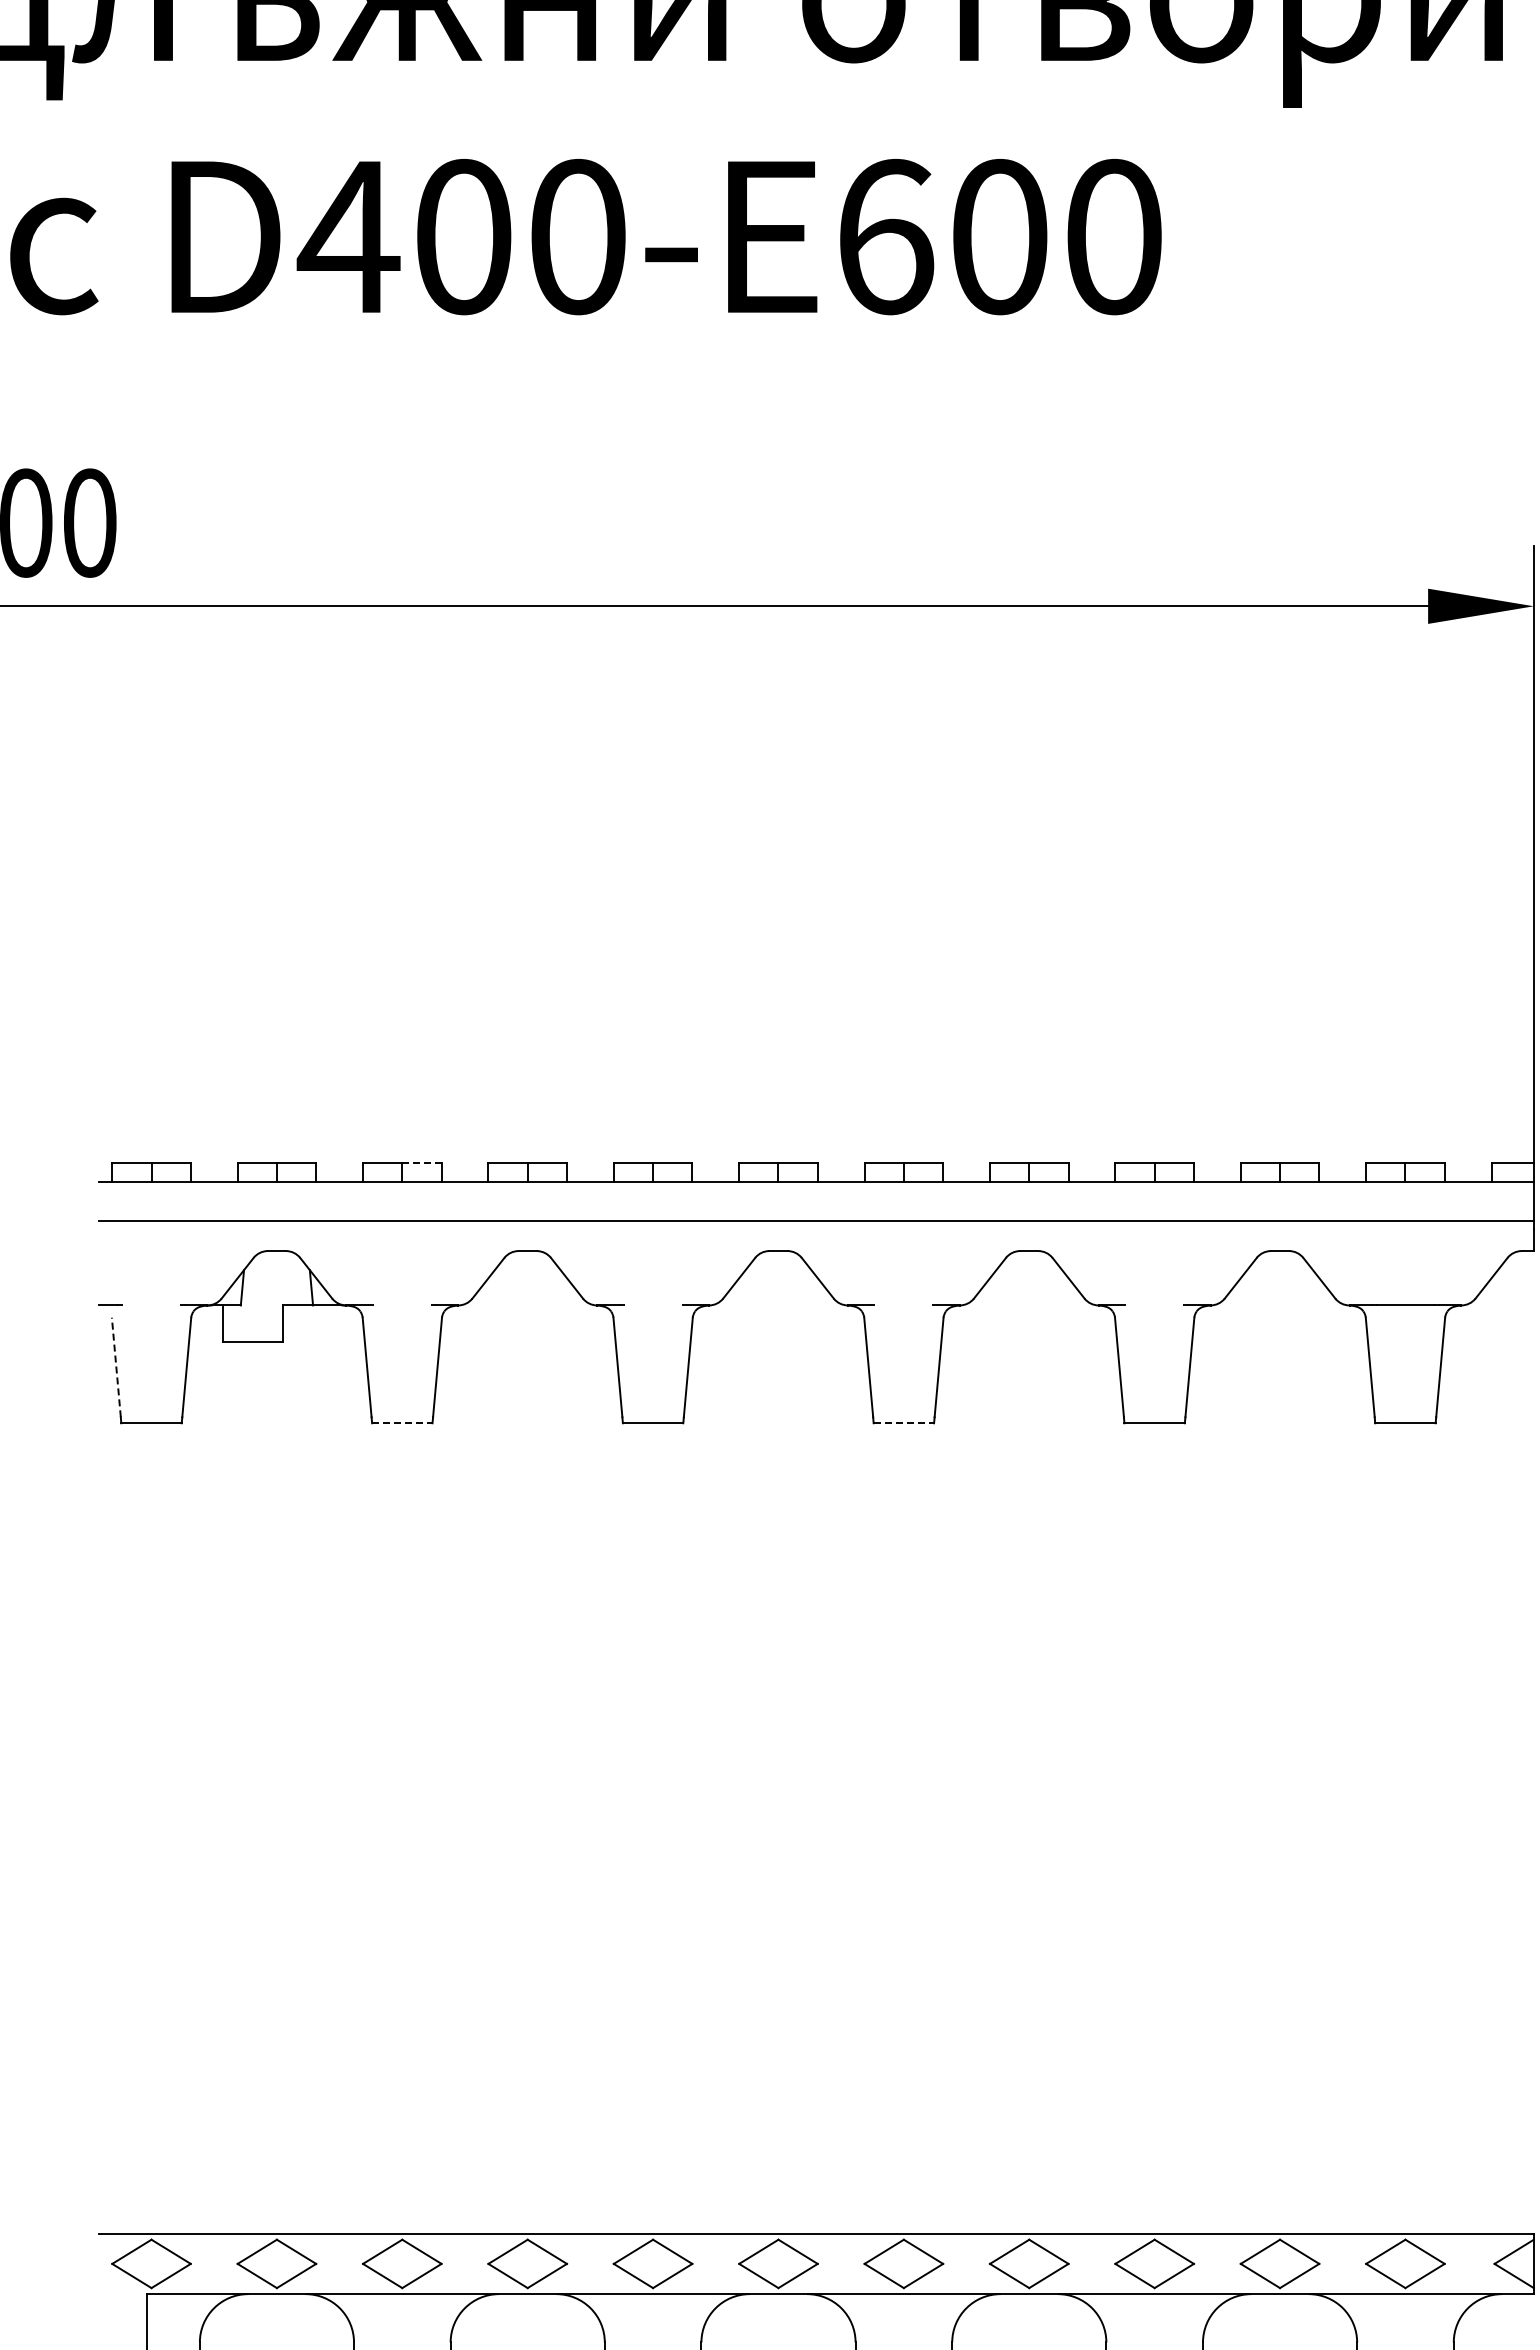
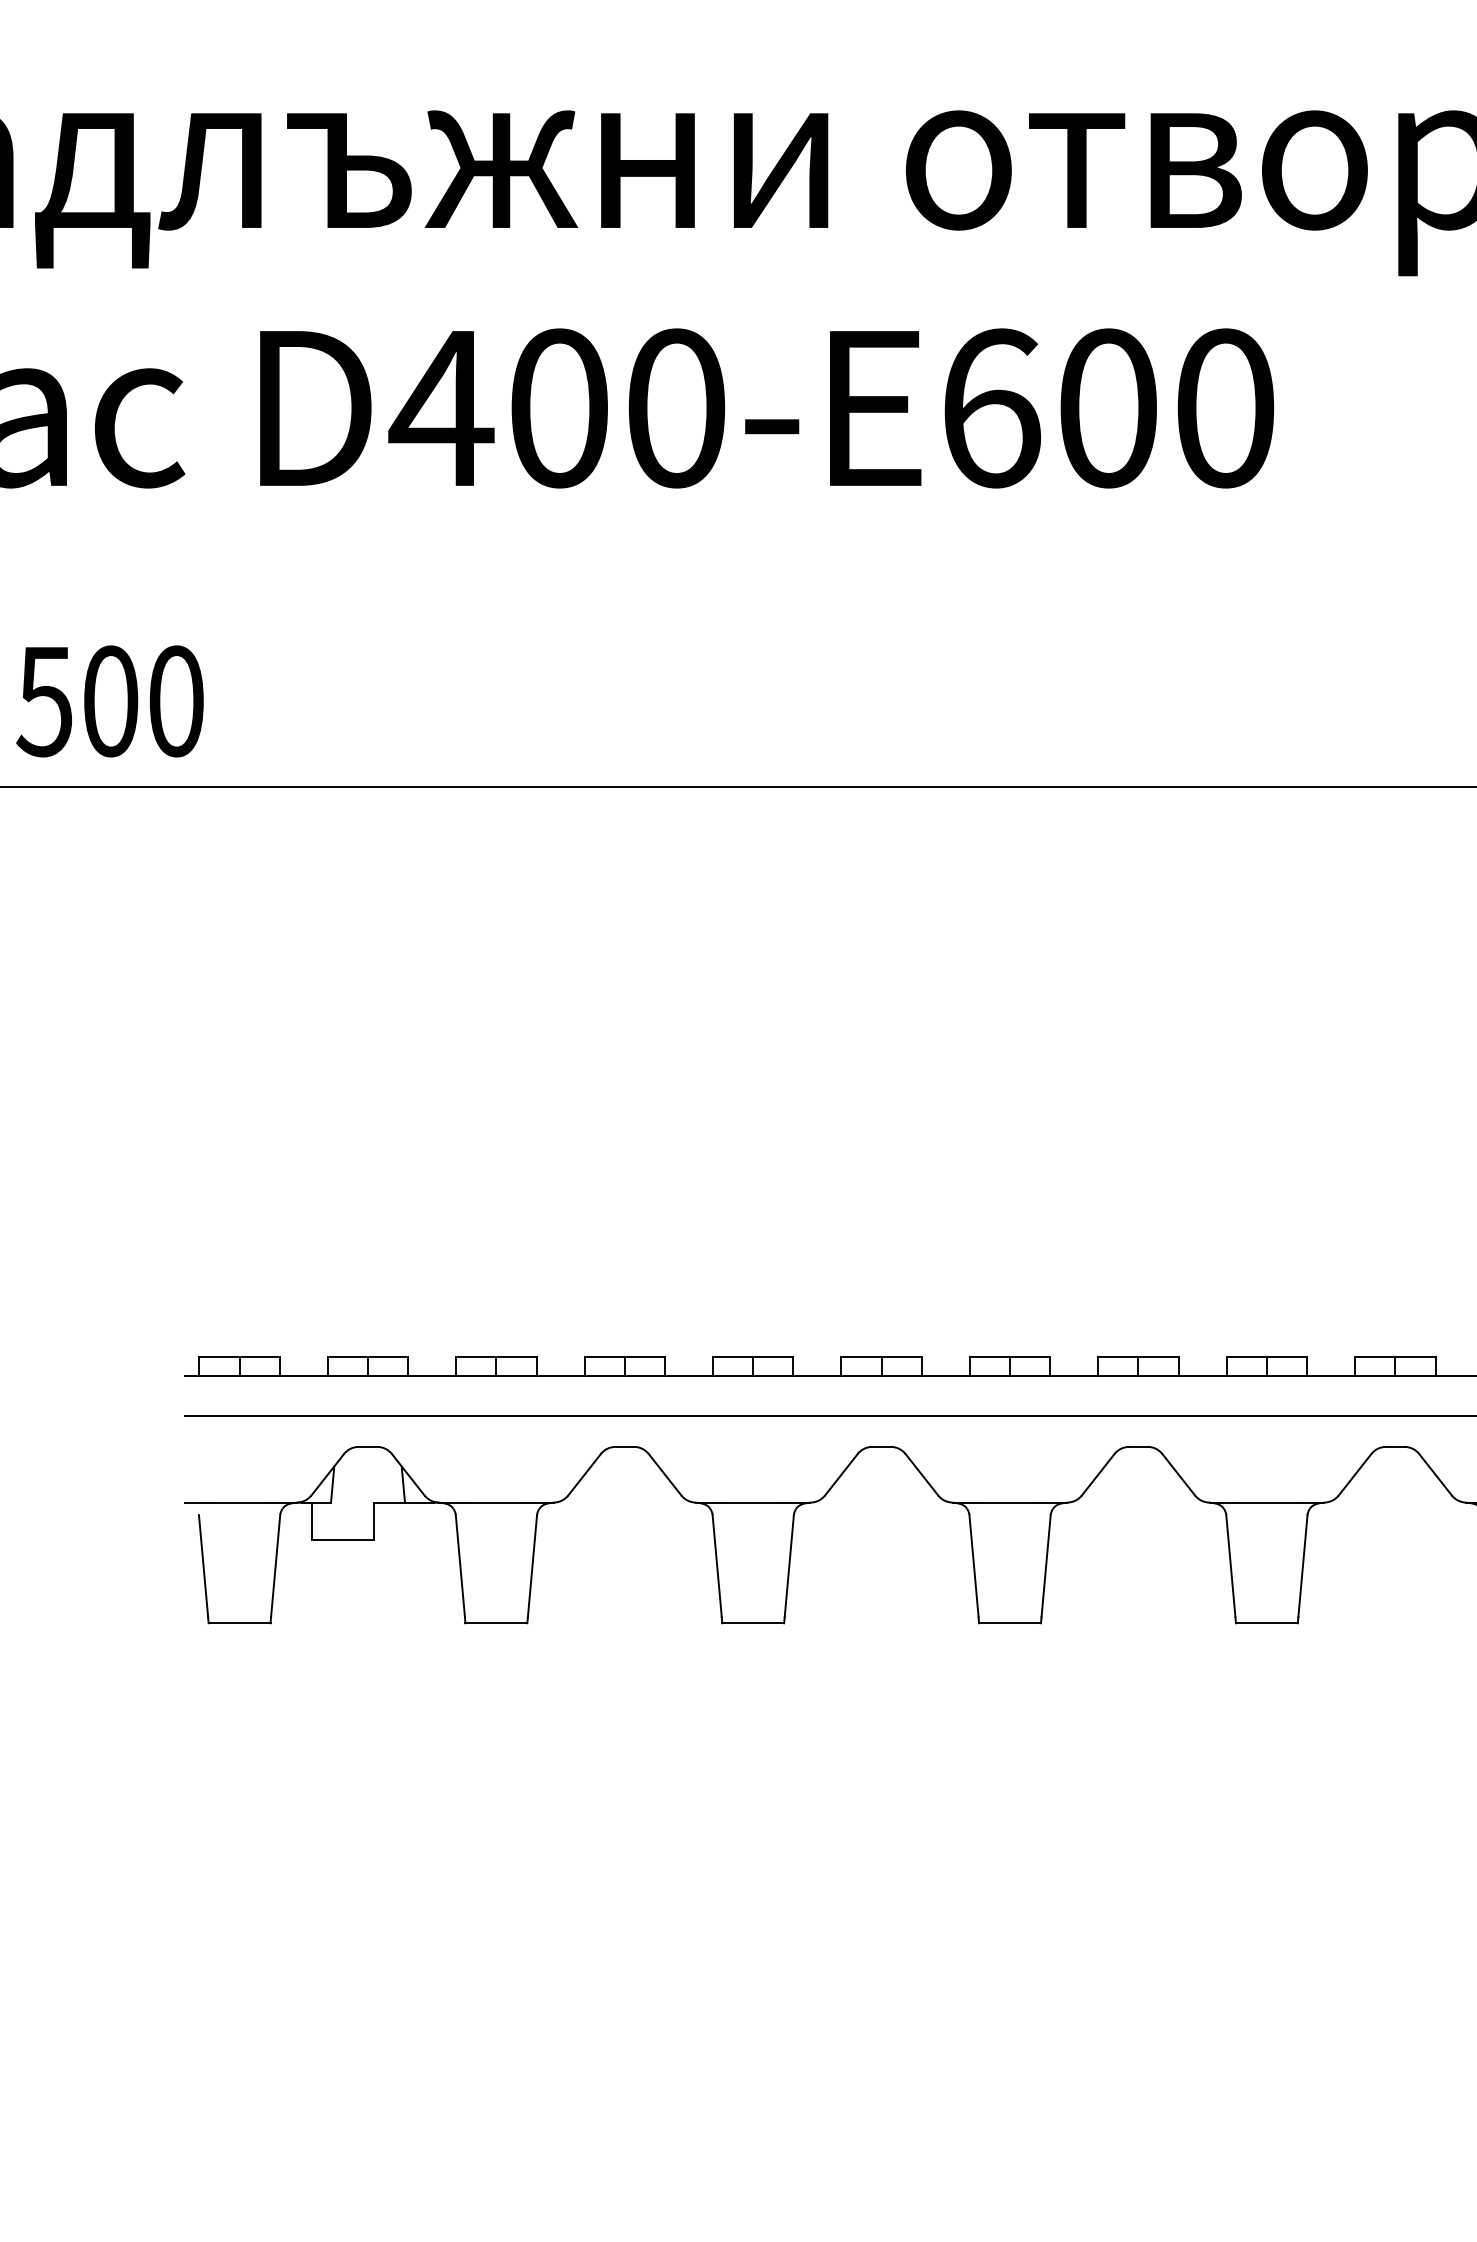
line: (421, 1163) -> (516, 1357), dashed -> solid
line: (151, 1305) -> (239, 1502), added
line: (401, 1305) -> (495, 1502), added
line: (652, 1305) -> (752, 1502), added
line: (903, 1305) -> (1009, 1502), added
line: (1154, 1305) -> (1266, 1502), added
line: (116, 1367) -> (203, 1566), dashed -> solid
line: (402, 1423) -> (496, 1623), dashed -> solid
line: (904, 1423) -> (1010, 1623), dashed -> solid

